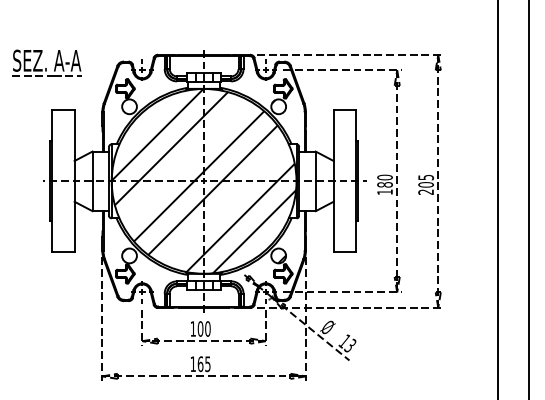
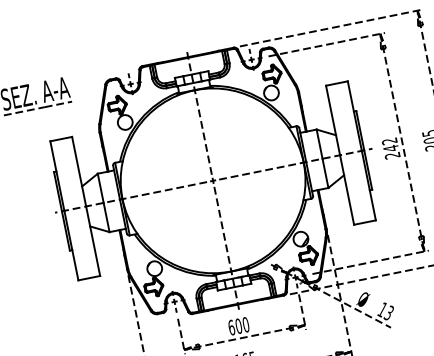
hatch: (203, 181) -> (212, 181), removed
text: (384, 184) -> (390, 148), 180 -> 242
text: (193, 328) -> (231, 327), 100 -> 600

